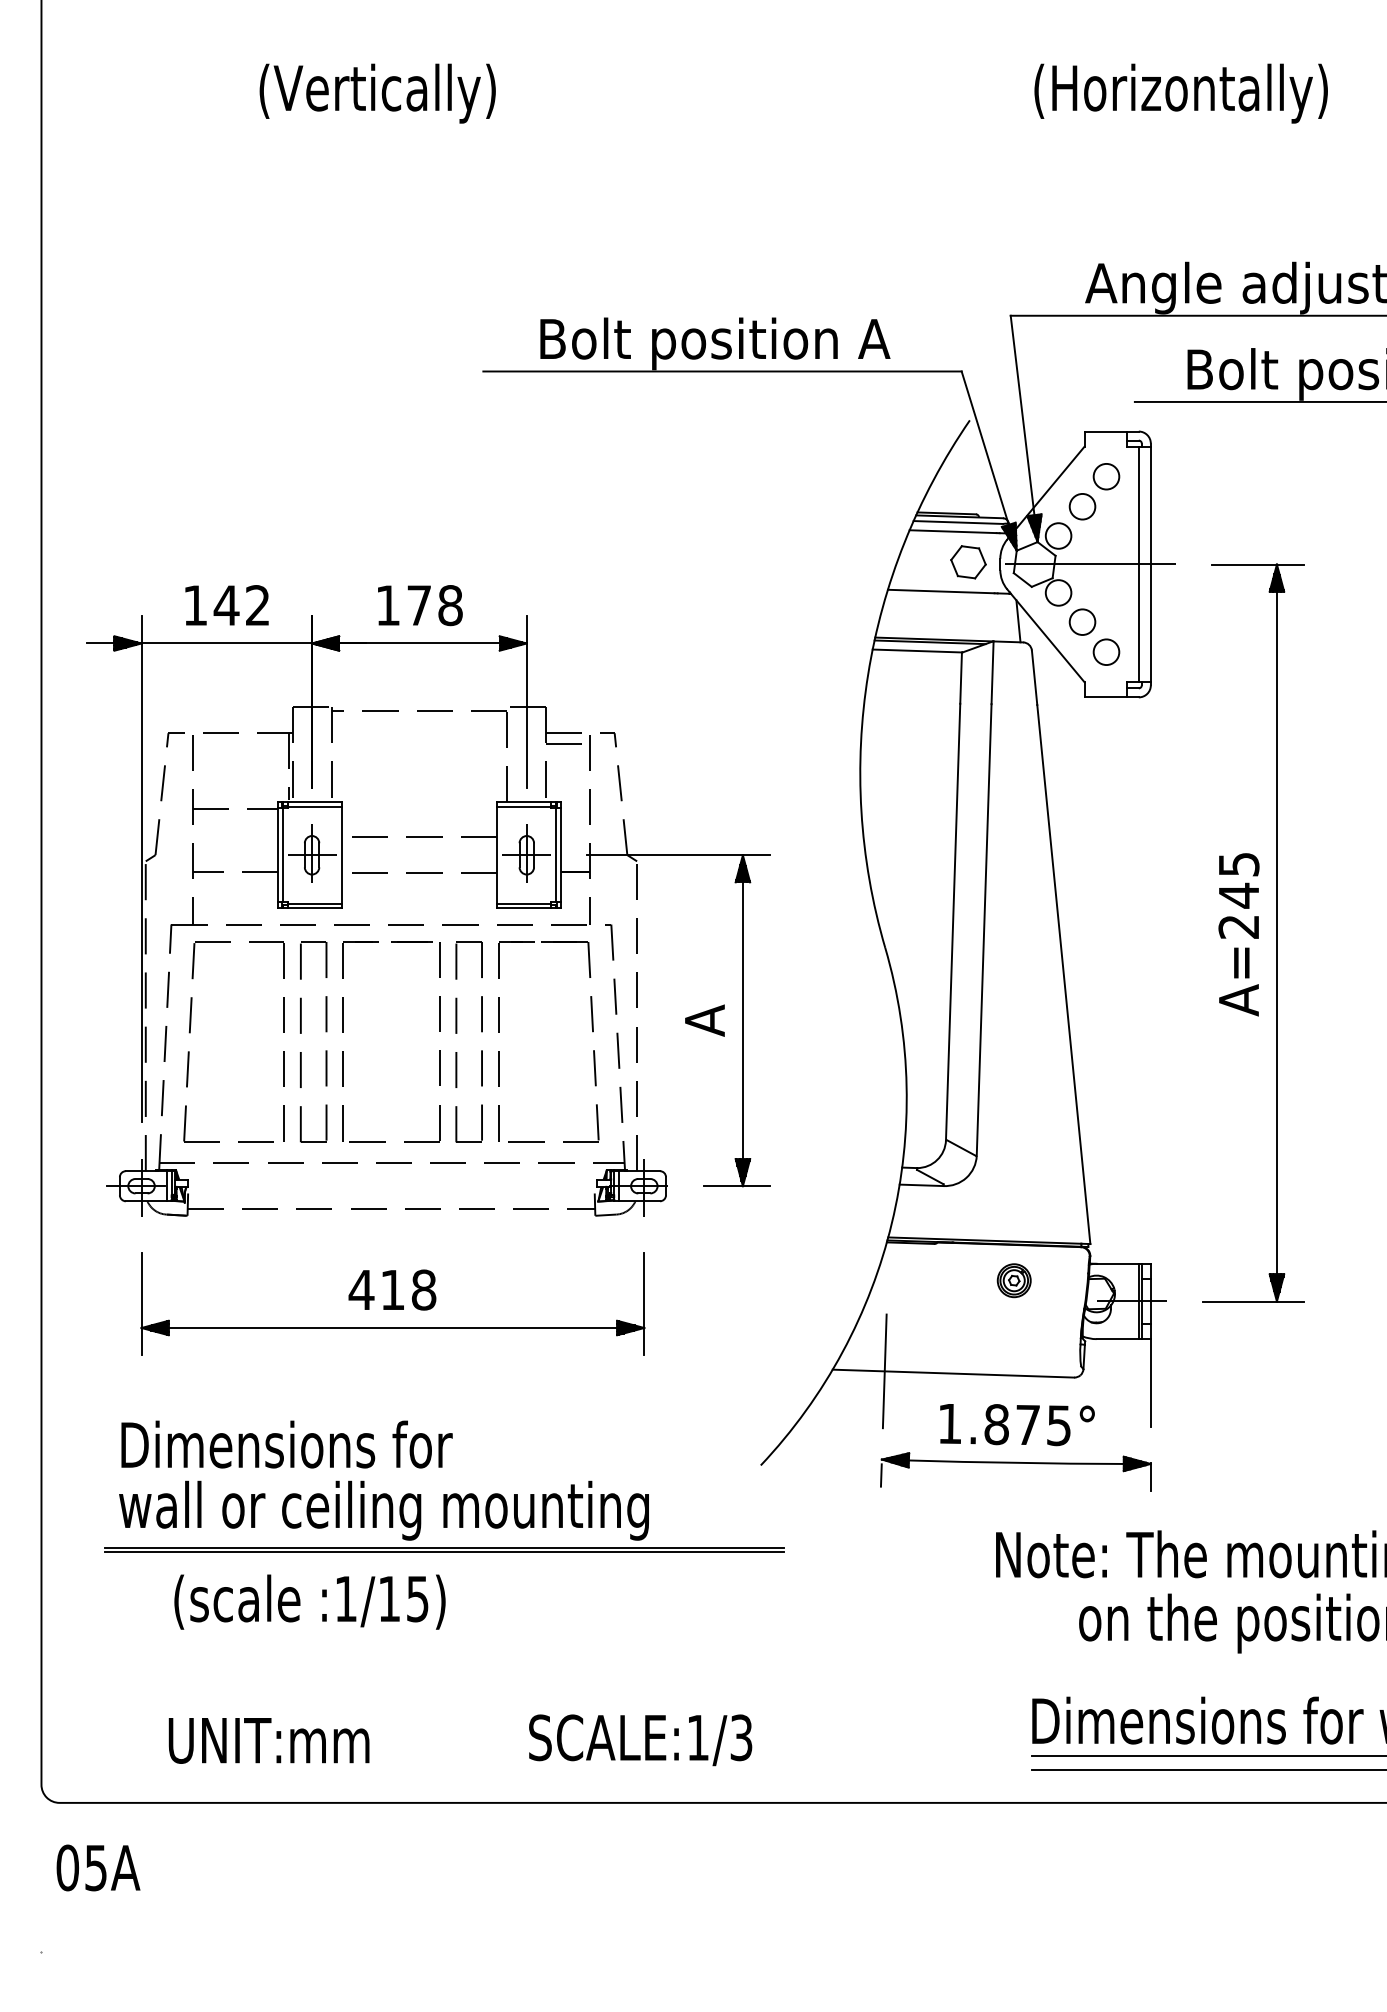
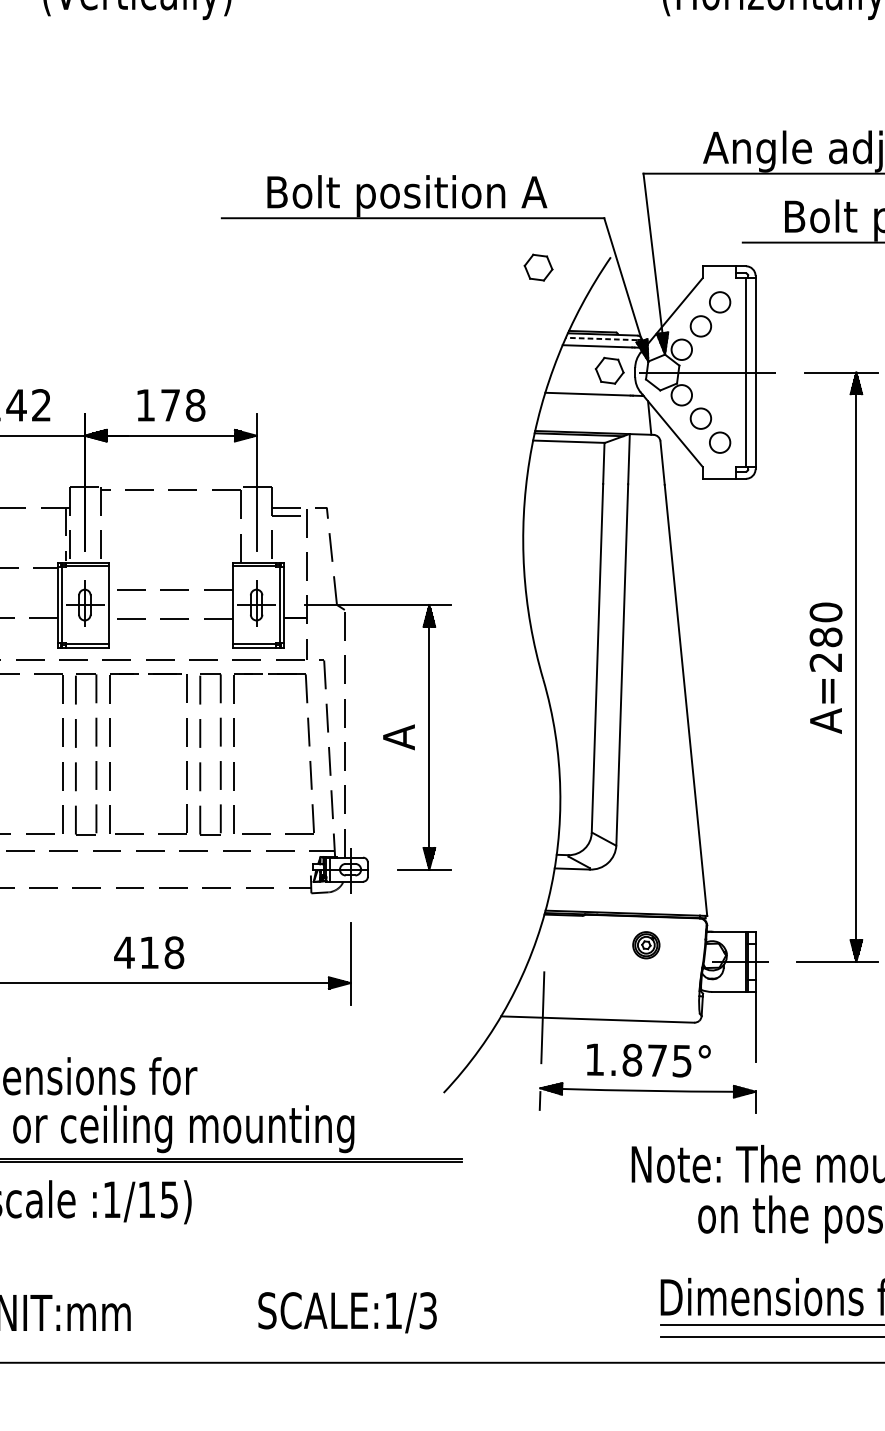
part: (879, 433) -> (538, 267), added
line: (958, 522) -> (601, 338), solid -> dashed
text: (1238, 880) -> (825, 625), A=245 -> A=280

